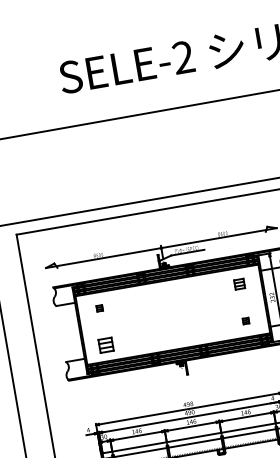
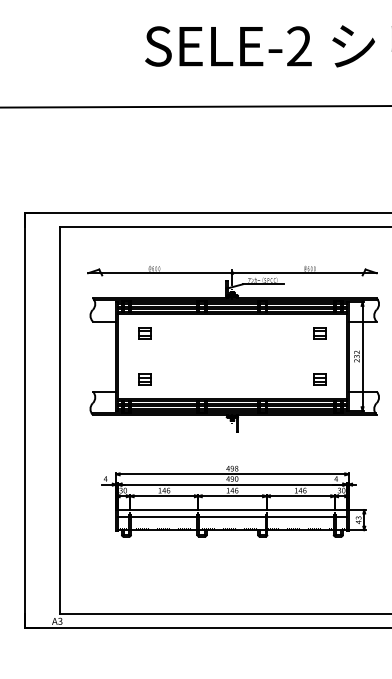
part: (99, 308) -> (144, 333), size x1.67
part: (245, 321) -> (319, 379), size x1.67
part: (105, 345) -> (144, 379), size x0.71

